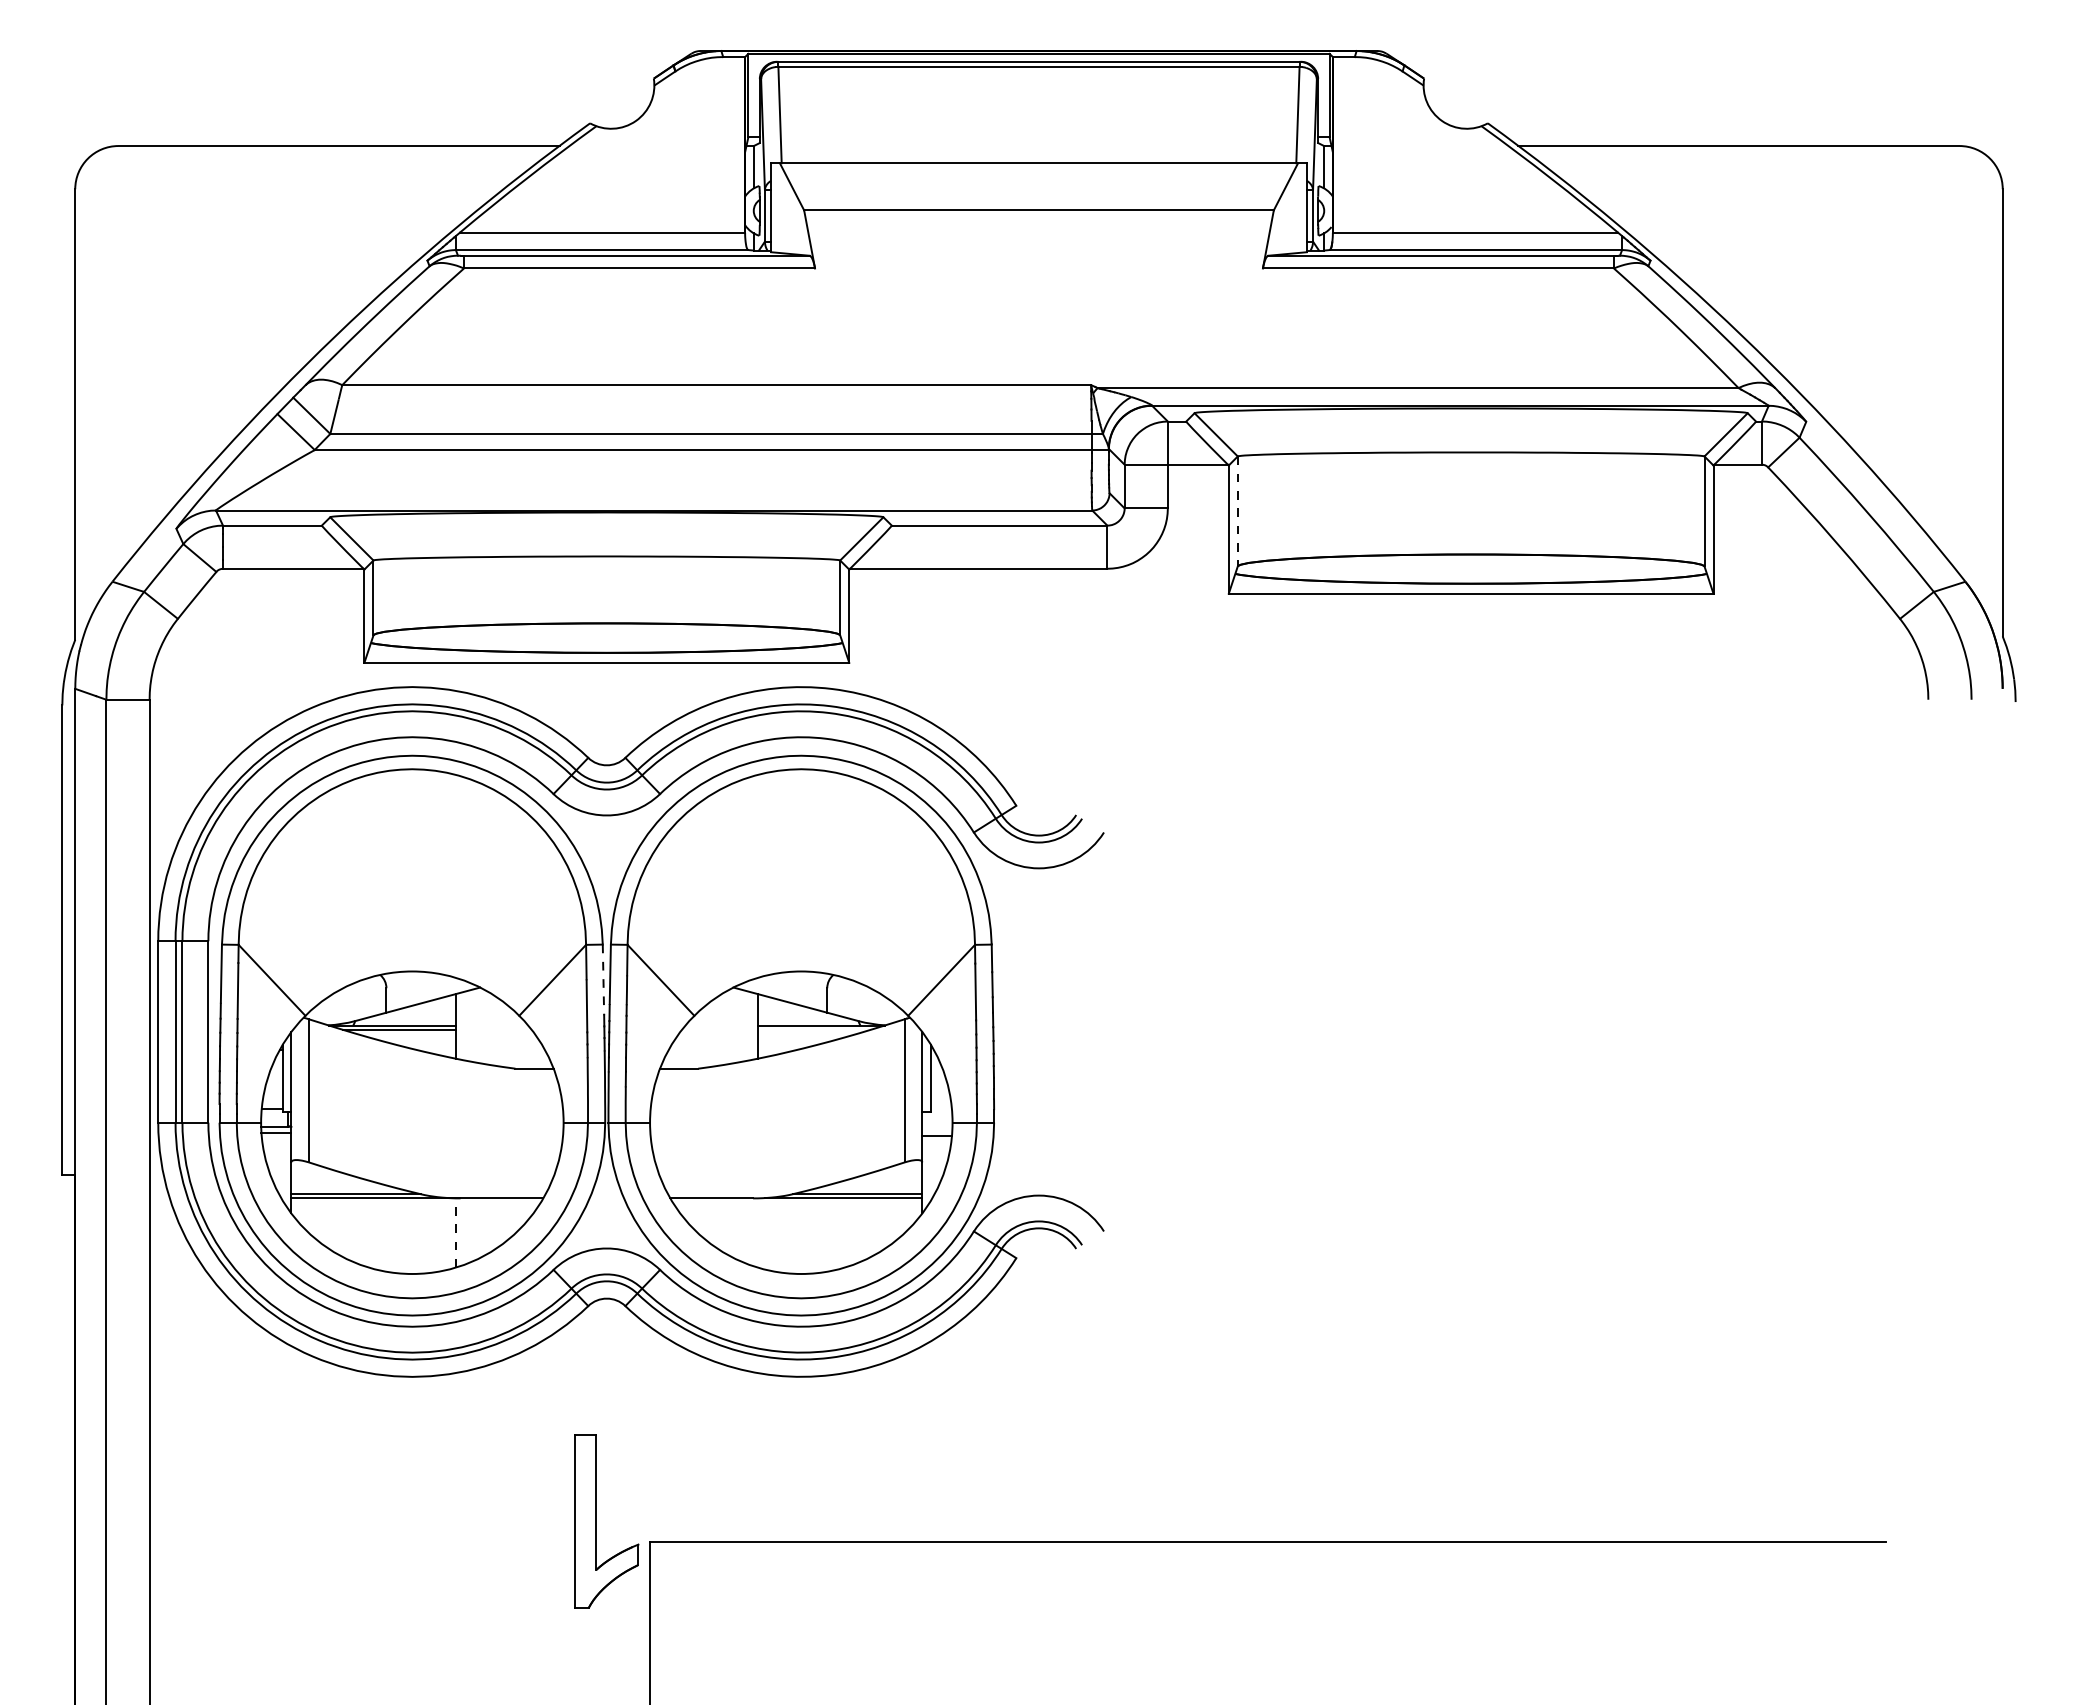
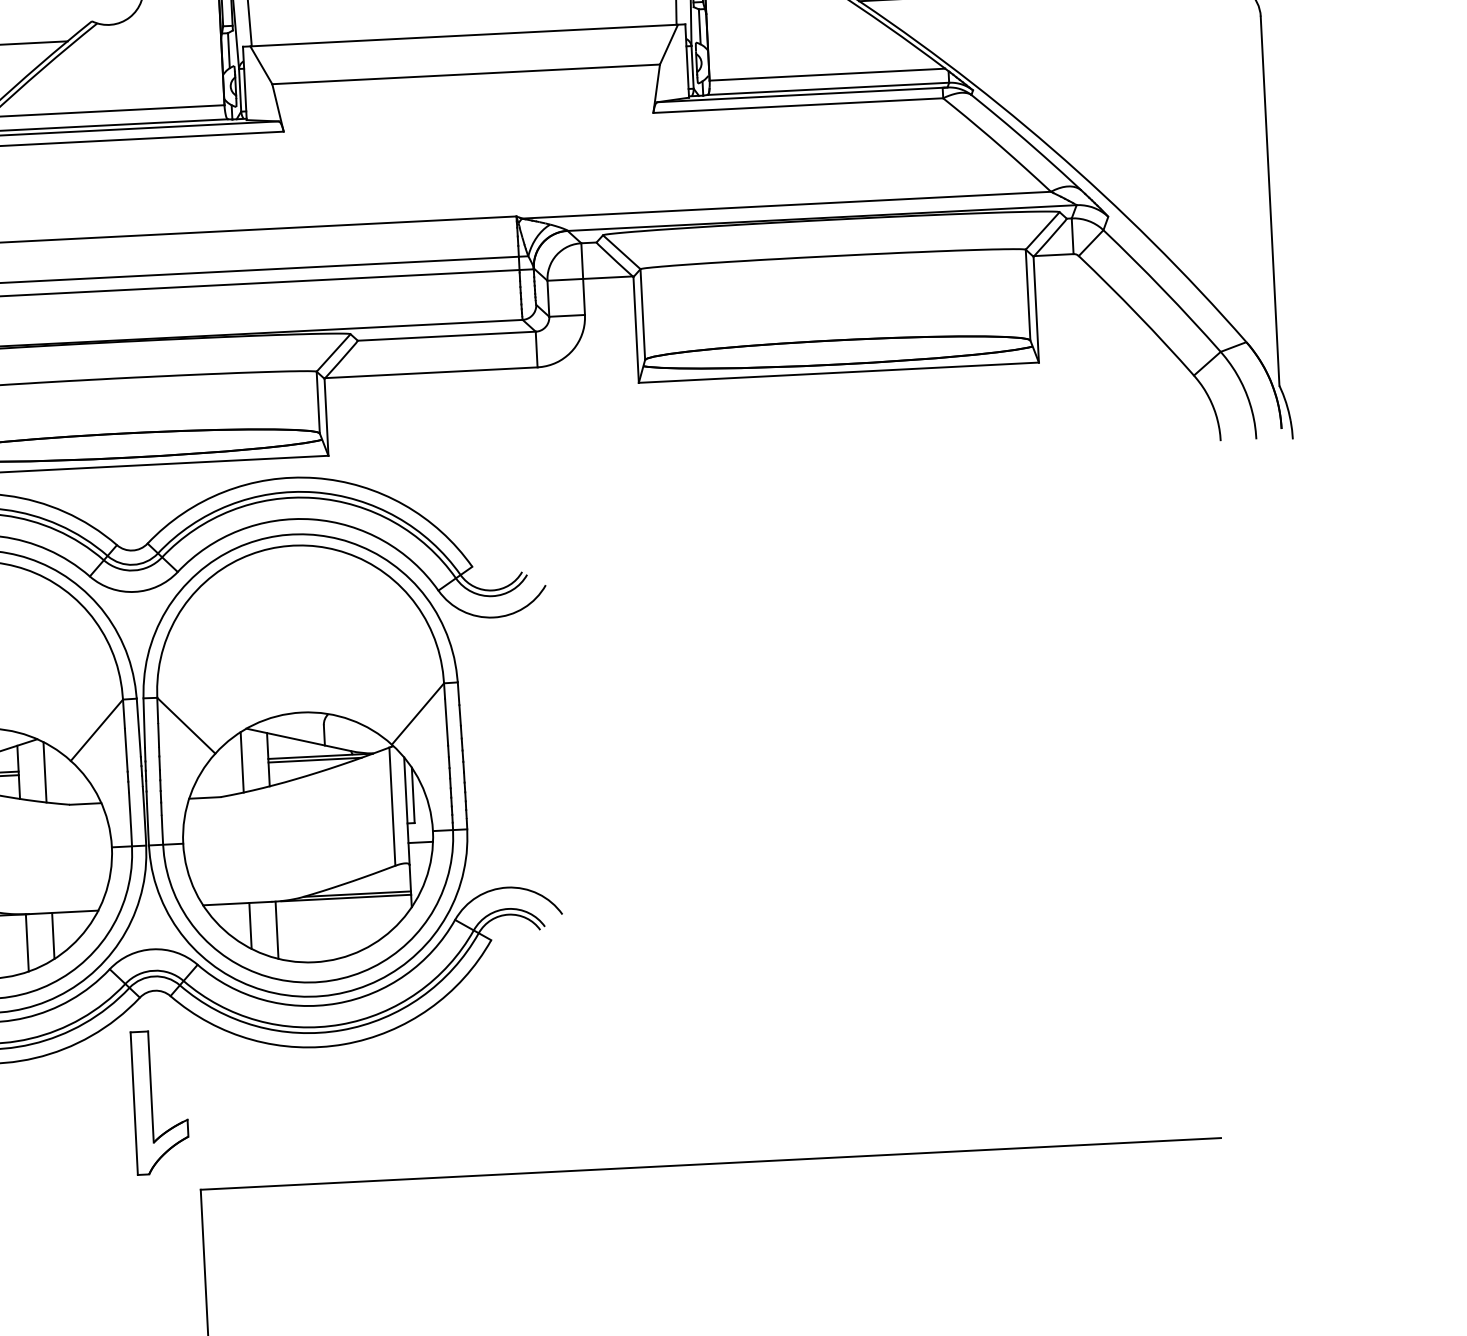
line: (1237, 511) -> (642, 314), dashed -> solid
line: (603, 980) -> (138, 728), dashed -> solid
line: (487, 1027) -> (45, 771), added
line: (726, 1027) -> (242, 761), added
line: (814, 1029) -> (315, 759), added
line: (487, 1226) -> (53, 936), added
line: (726, 1226) -> (250, 926), added
line: (758, 1232) -> (277, 929), added
line: (455, 1233) -> (27, 943), dashed -> solid
part: (596, 1521) -> (152, 1102), moved

